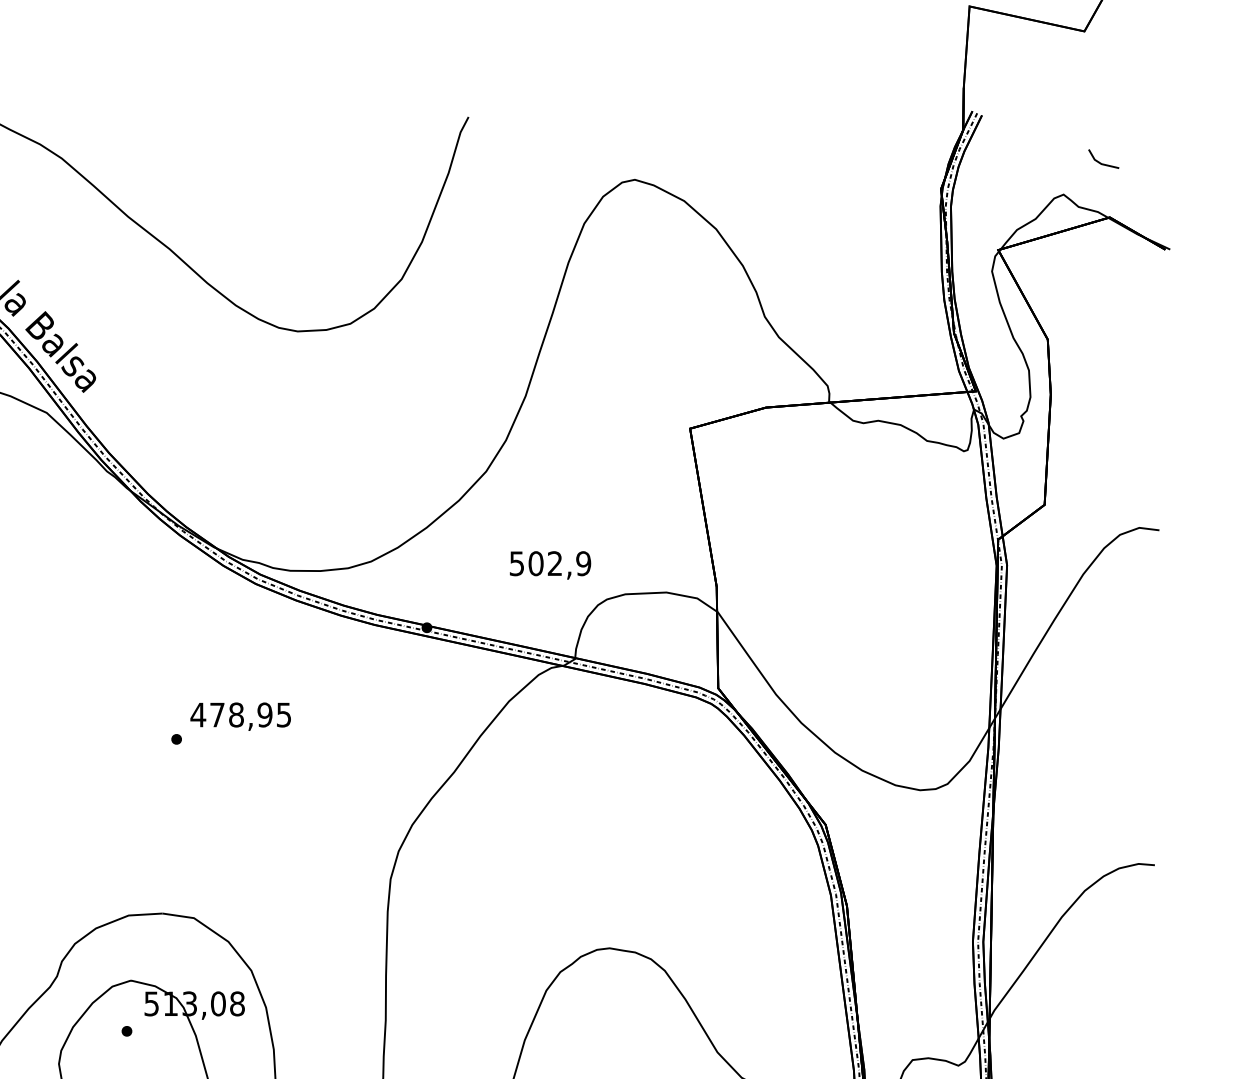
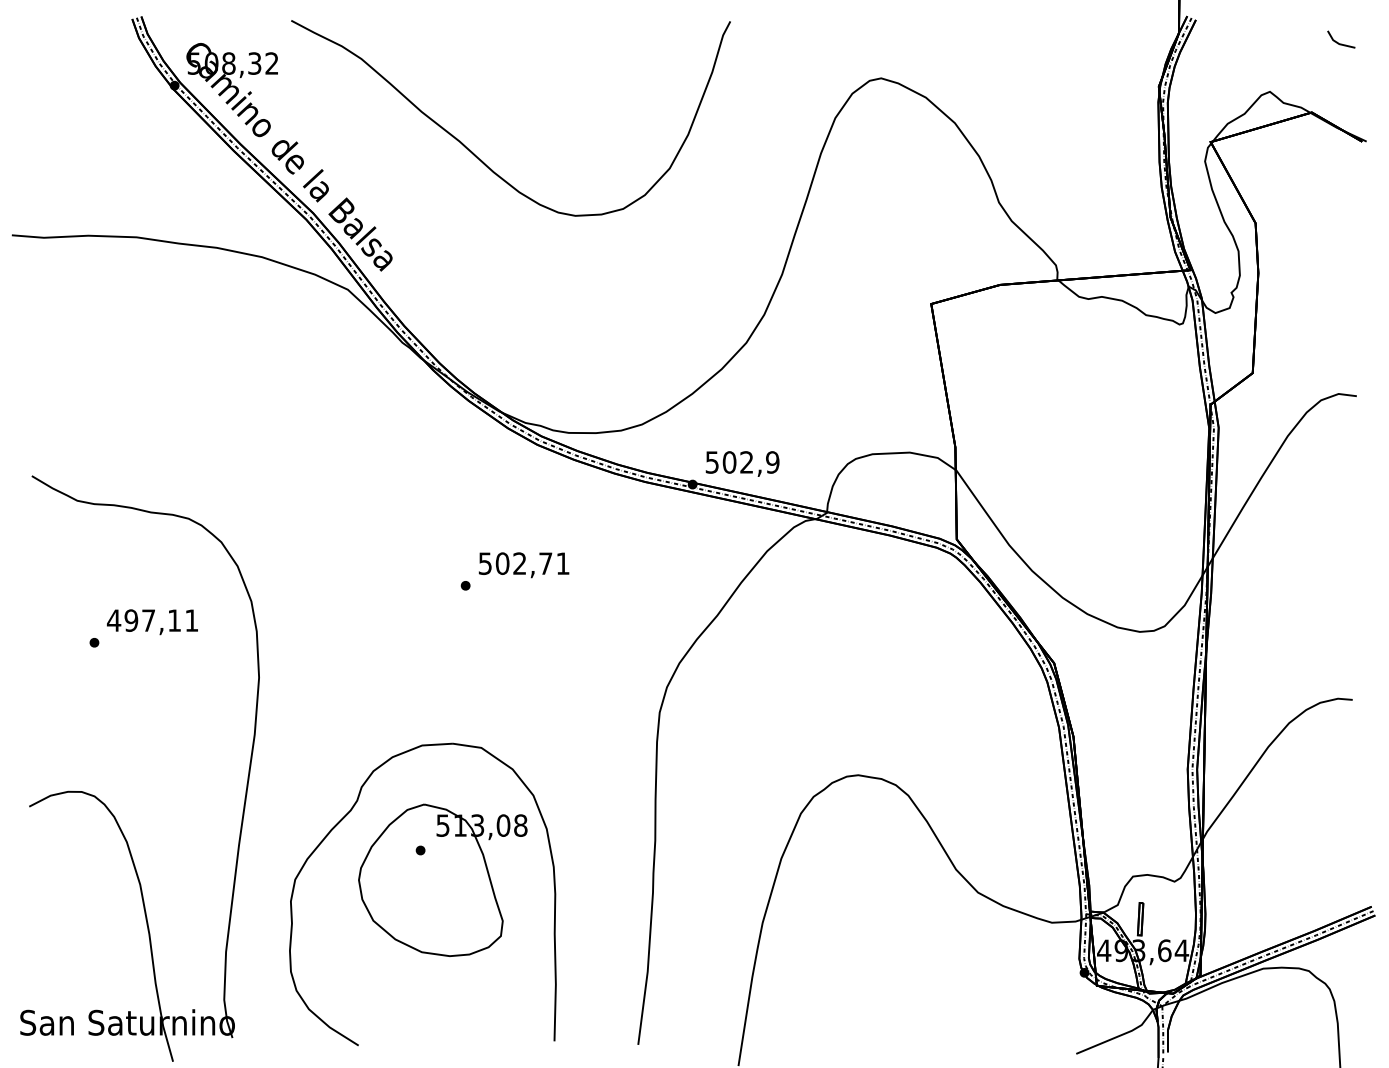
line: (1103, 163) -> (1341, 43), moved
text: (550, 564) -> (742, 463), moved
text: (240, 714) -> (523, 563), 478,95 -> 502,71

